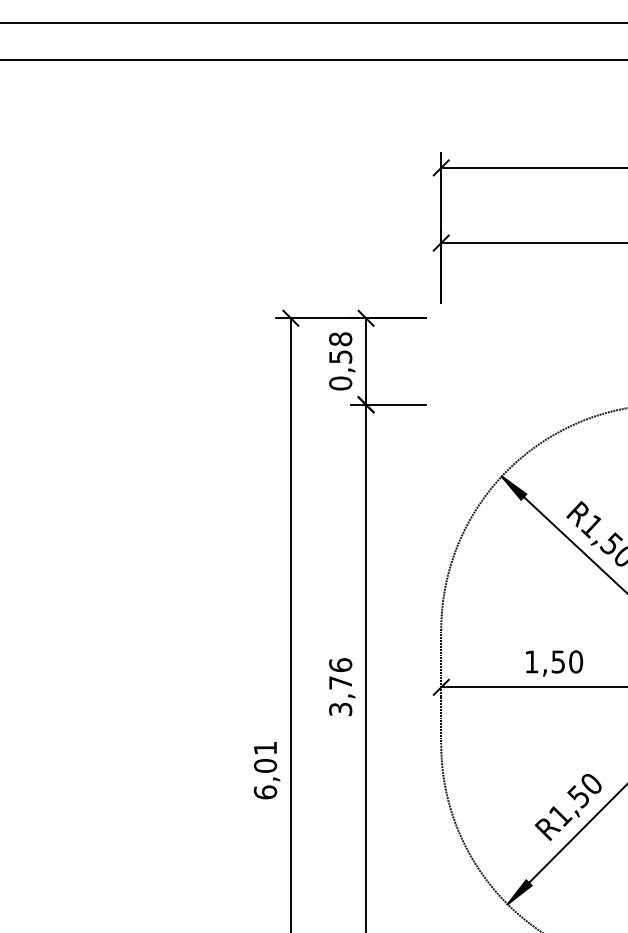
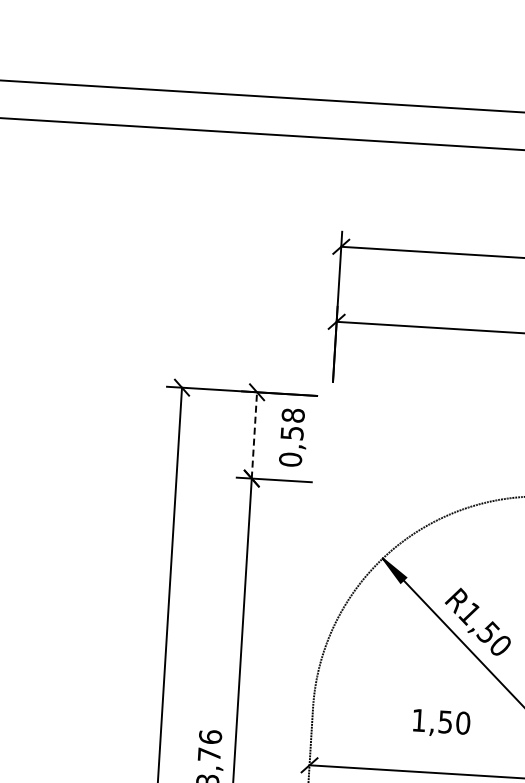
line: (366, 360) -> (254, 434), solid -> dashed
text: (342, 361) -> (293, 437), moved
text: (554, 663) -> (441, 723), moved

